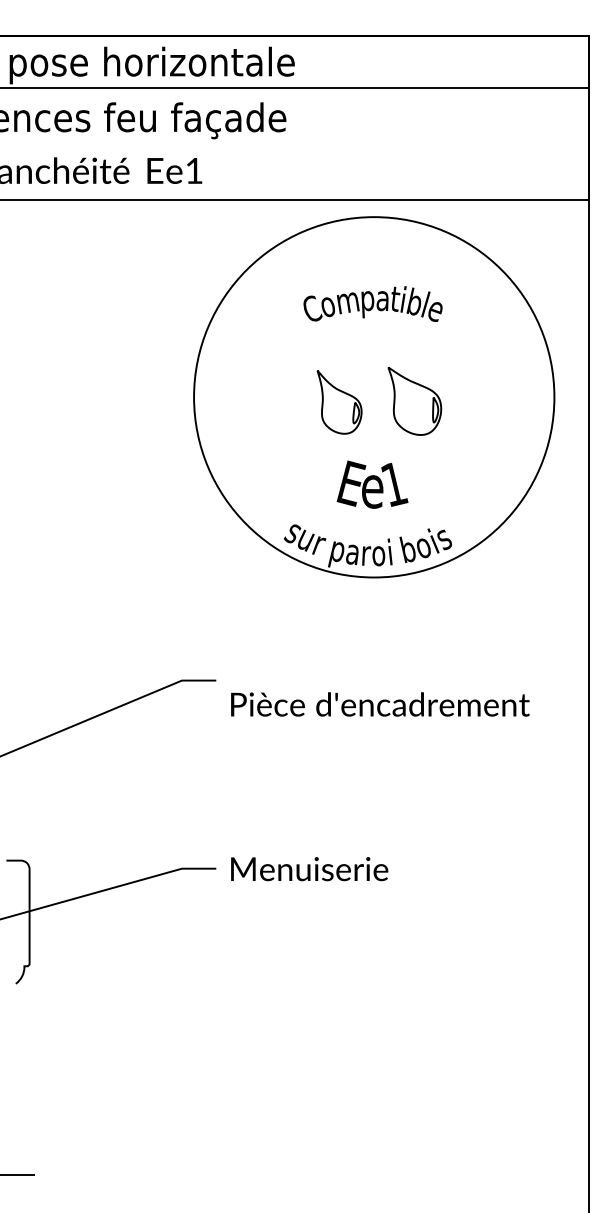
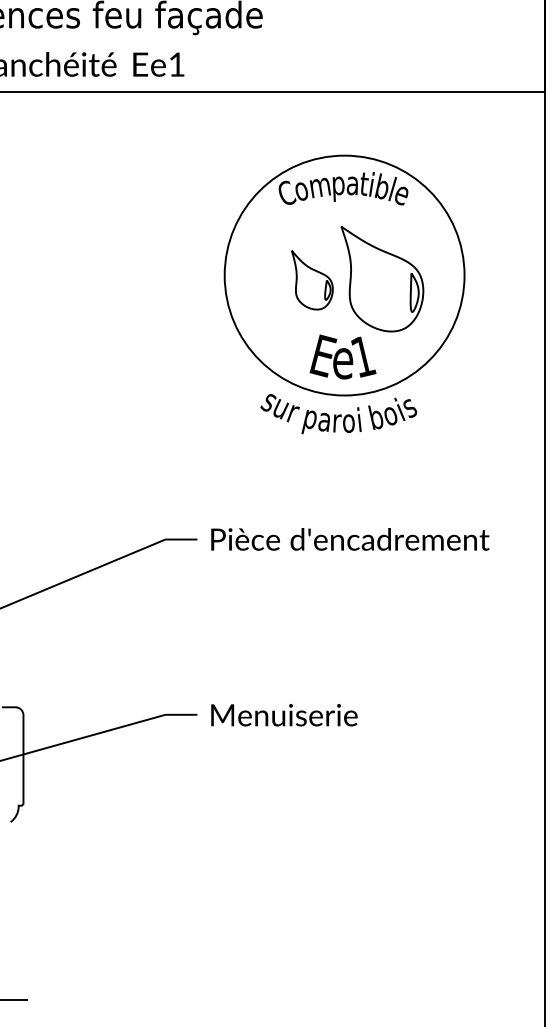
circle: (373, 397) -> (343, 275), size x0.71
part: (414, 401) -> (382, 279), size x1.67
text: (380, 704) -> (350, 539), moved

